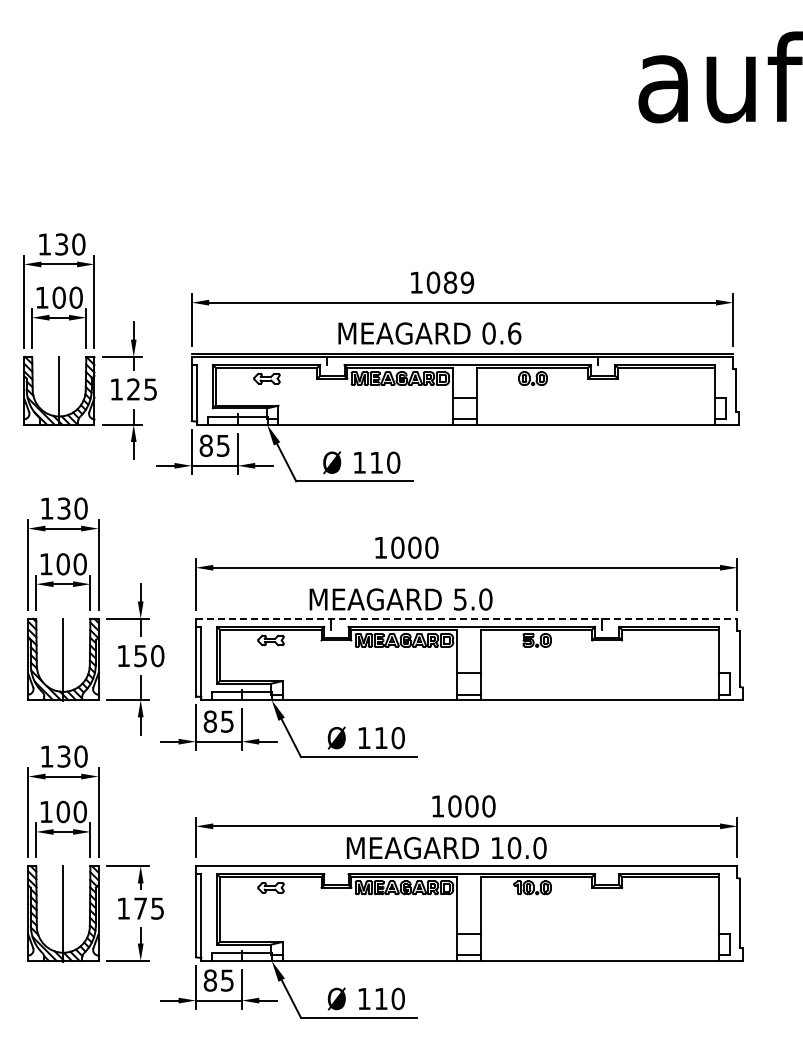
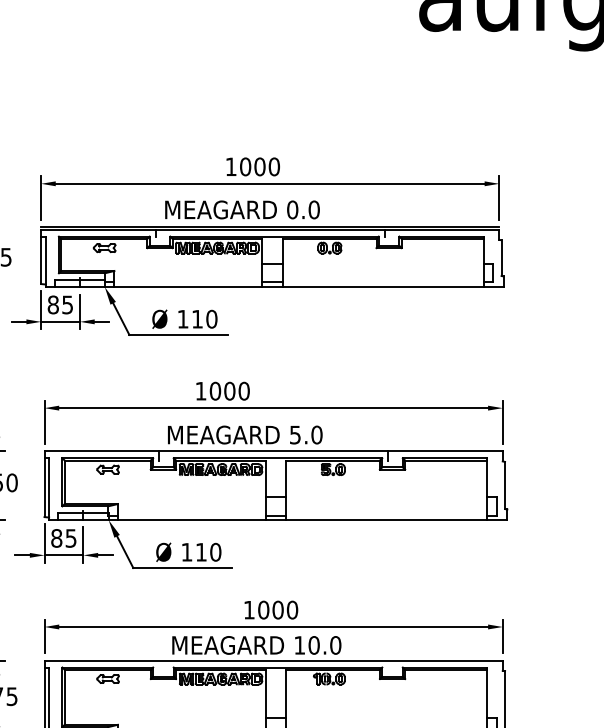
text: (458, 282) -> (266, 166), 1089 -> 1000
text: (514, 333) -> (314, 209), 0.6 -> 0.0
text: (400, 599) -> (244, 435), moved
line: (466, 618) -> (273, 451), dashed -> solid

